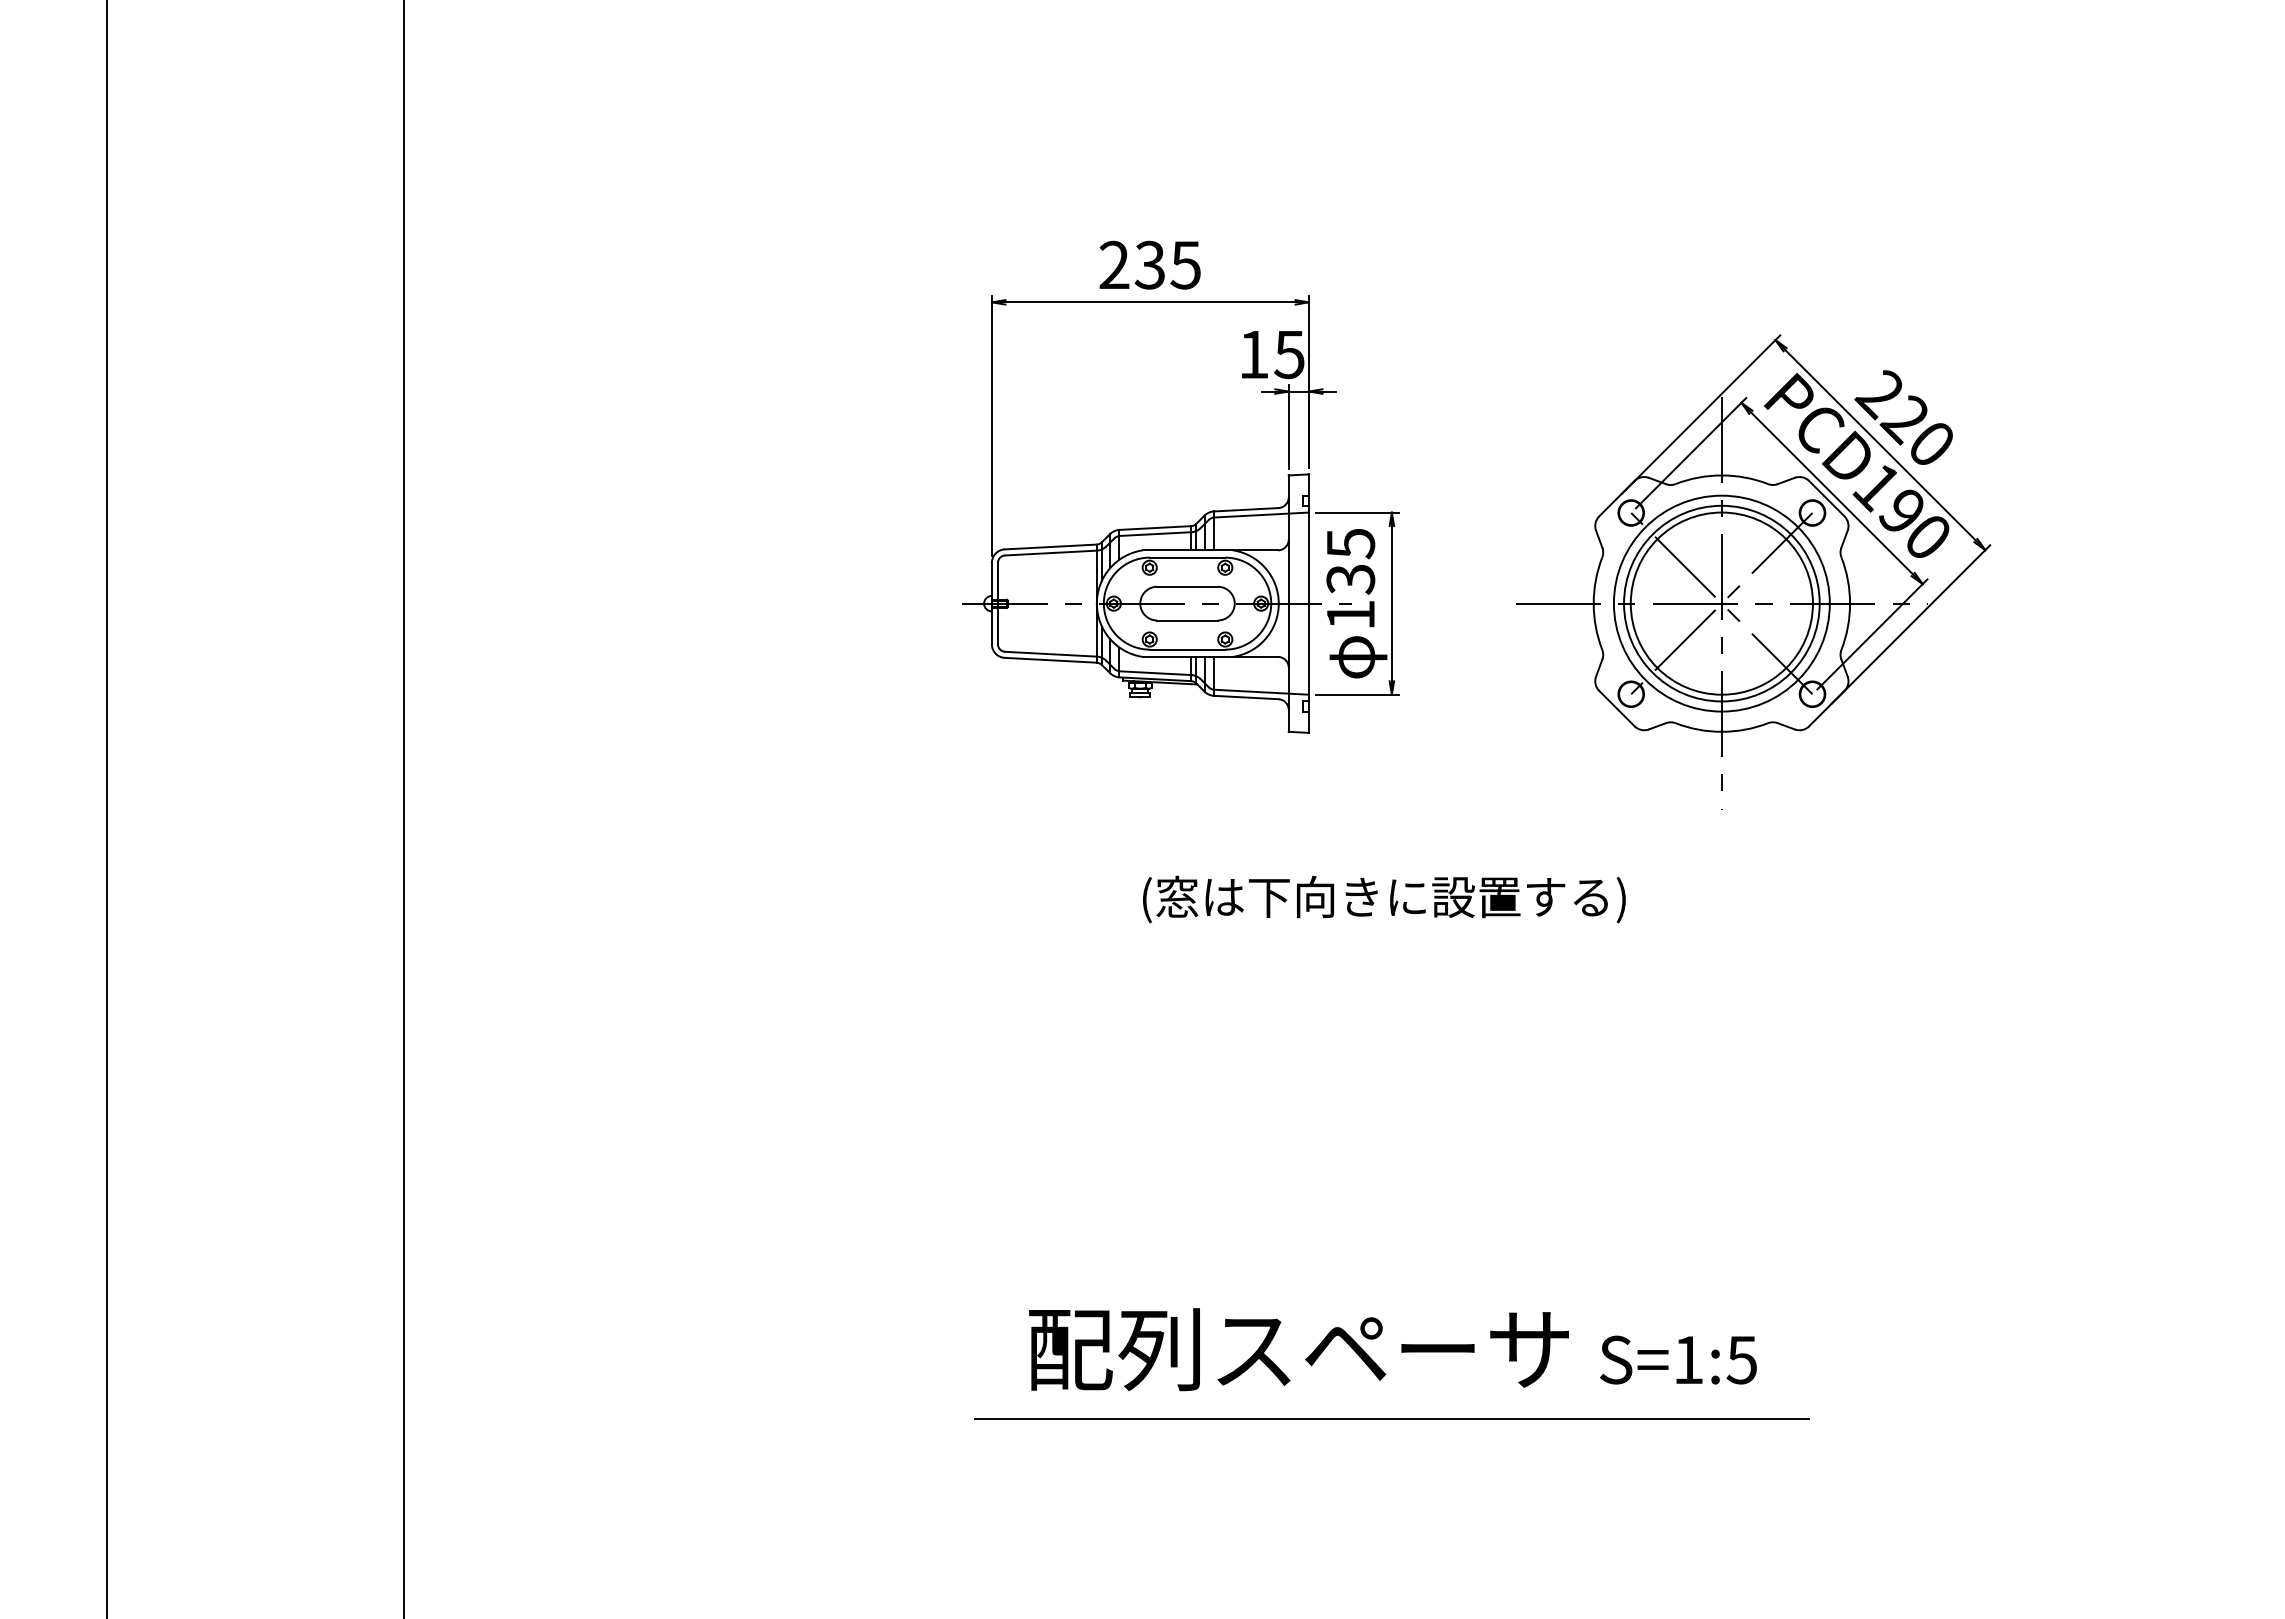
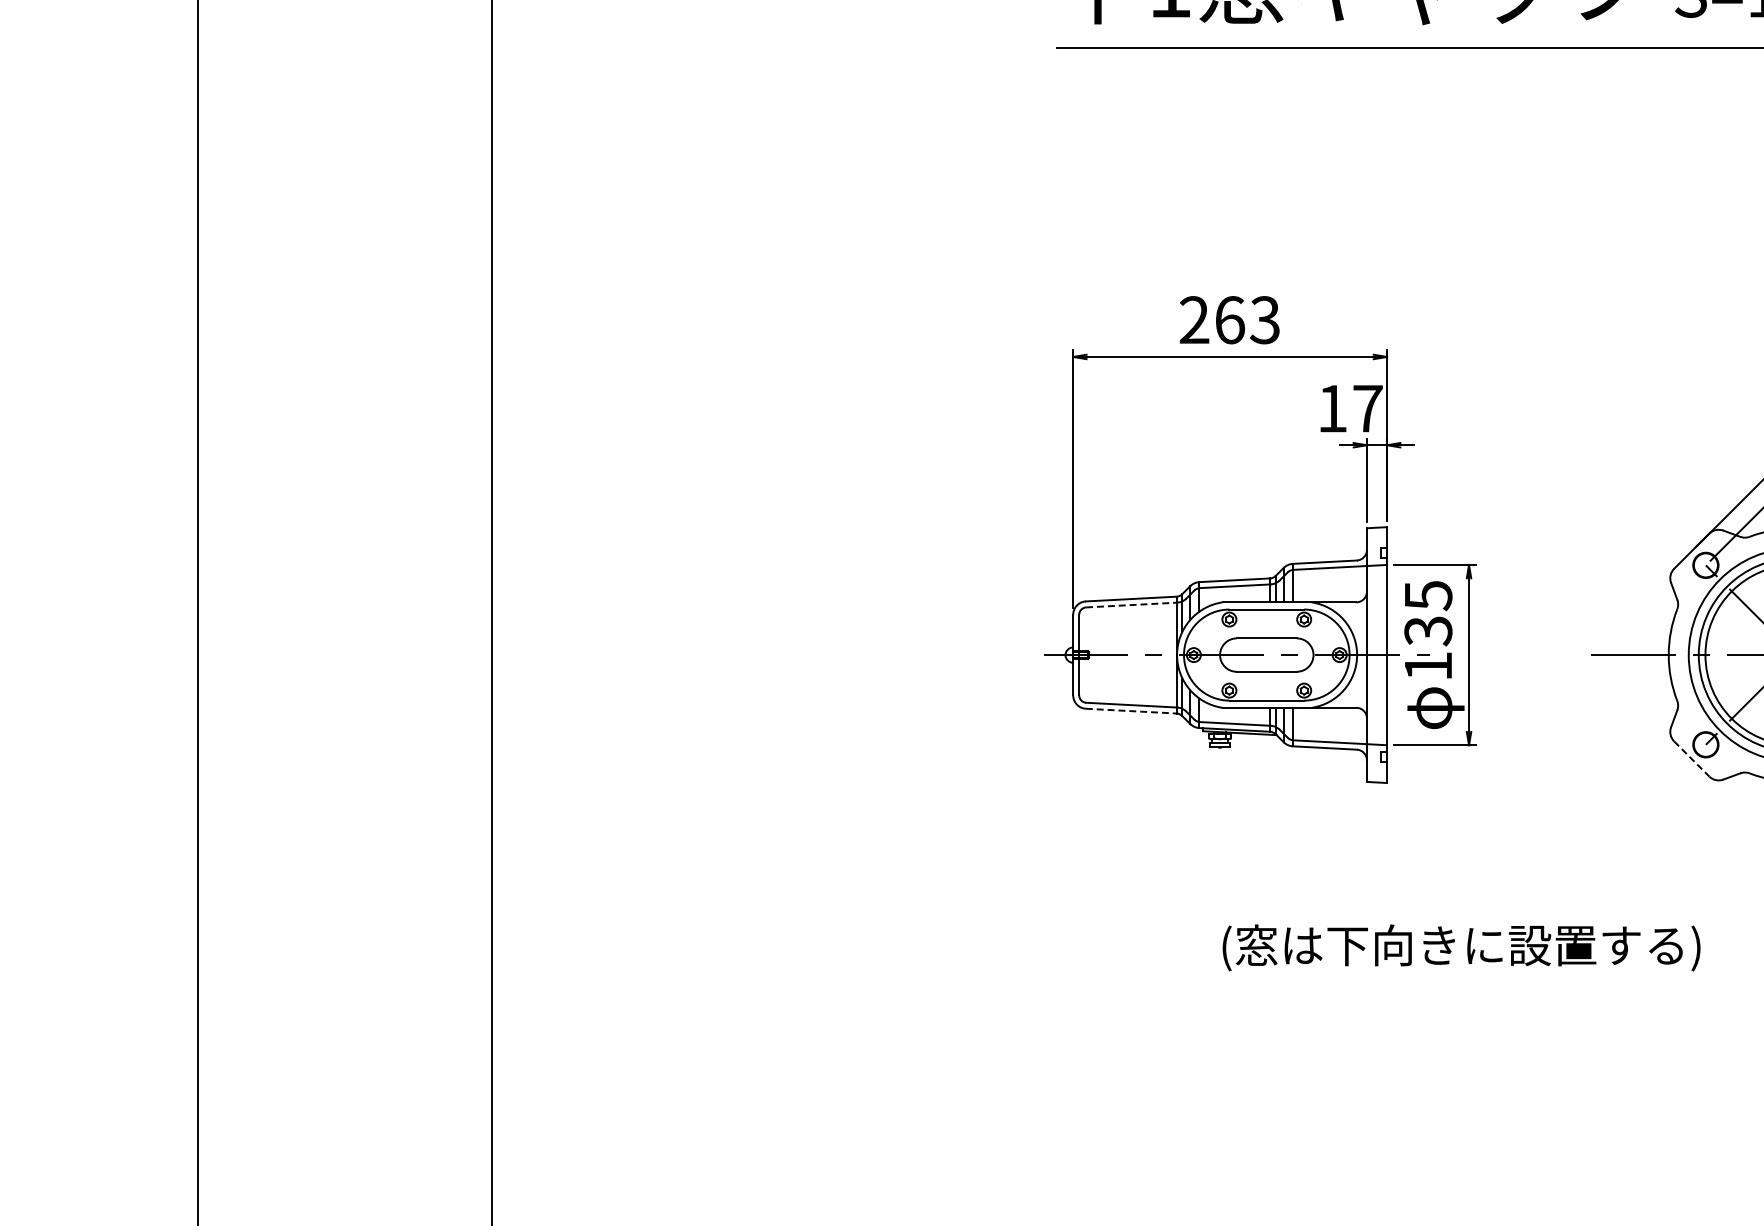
text: (1167, 264) -> (1246, 319), 235 -> 263
text: (1289, 355) -> (1367, 409), 15 -> 17
line: (1051, 553) -> (1132, 605), solid -> dashed
line: (1051, 660) -> (1132, 711), solid -> dashed
line: (1617, 708) -> (1692, 758), solid -> dashed

